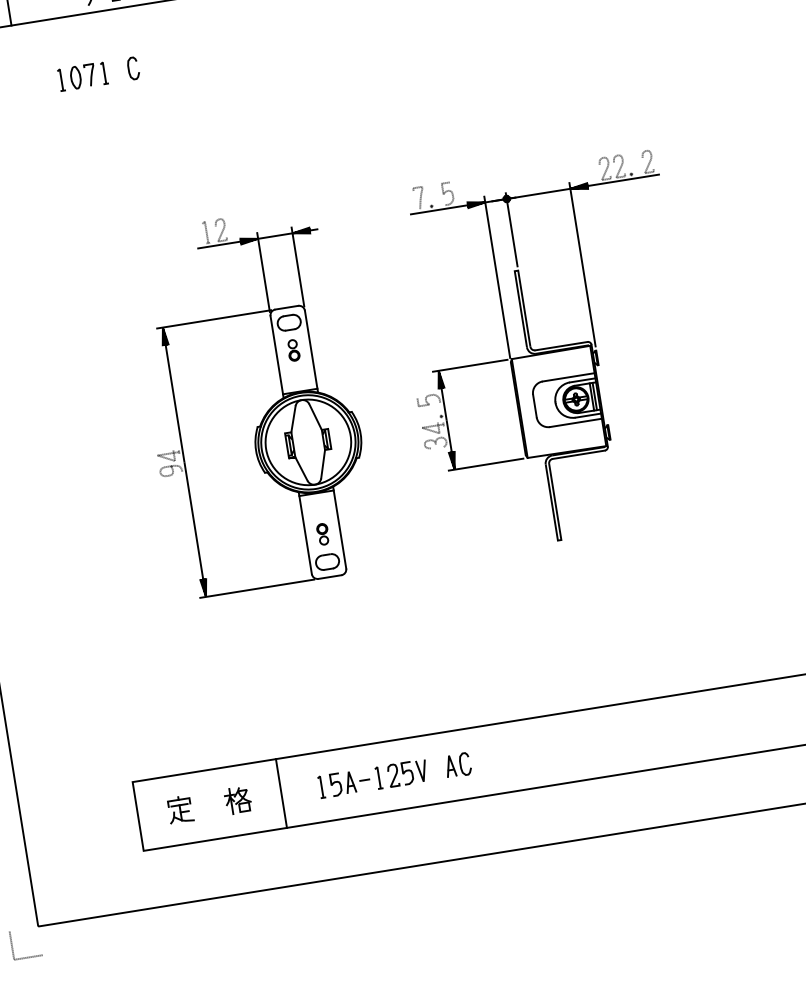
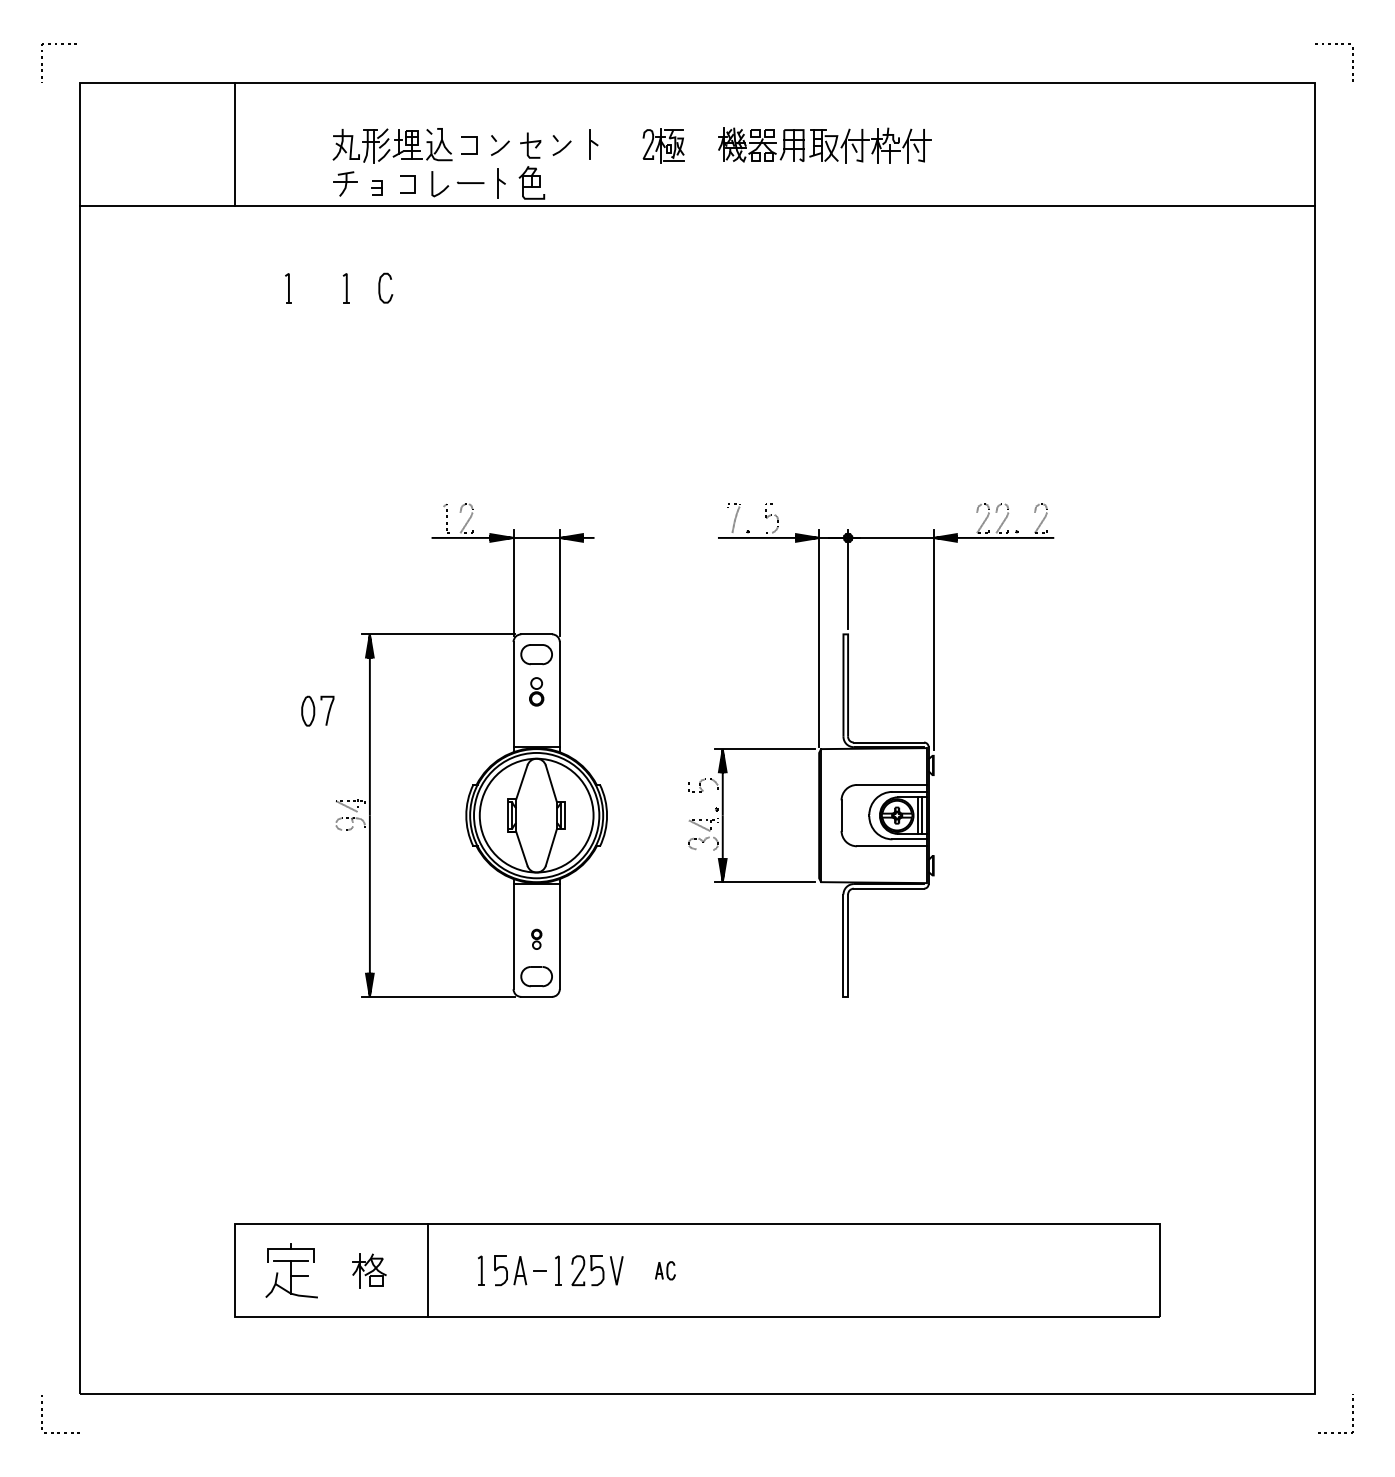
part: (82, 76) -> (317, 710), moved
part: (323, 534) -> (536, 939), size x0.7
part: (458, 765) -> (665, 1270), size x0.6
part: (180, 809) -> (291, 1270), size x1.6

